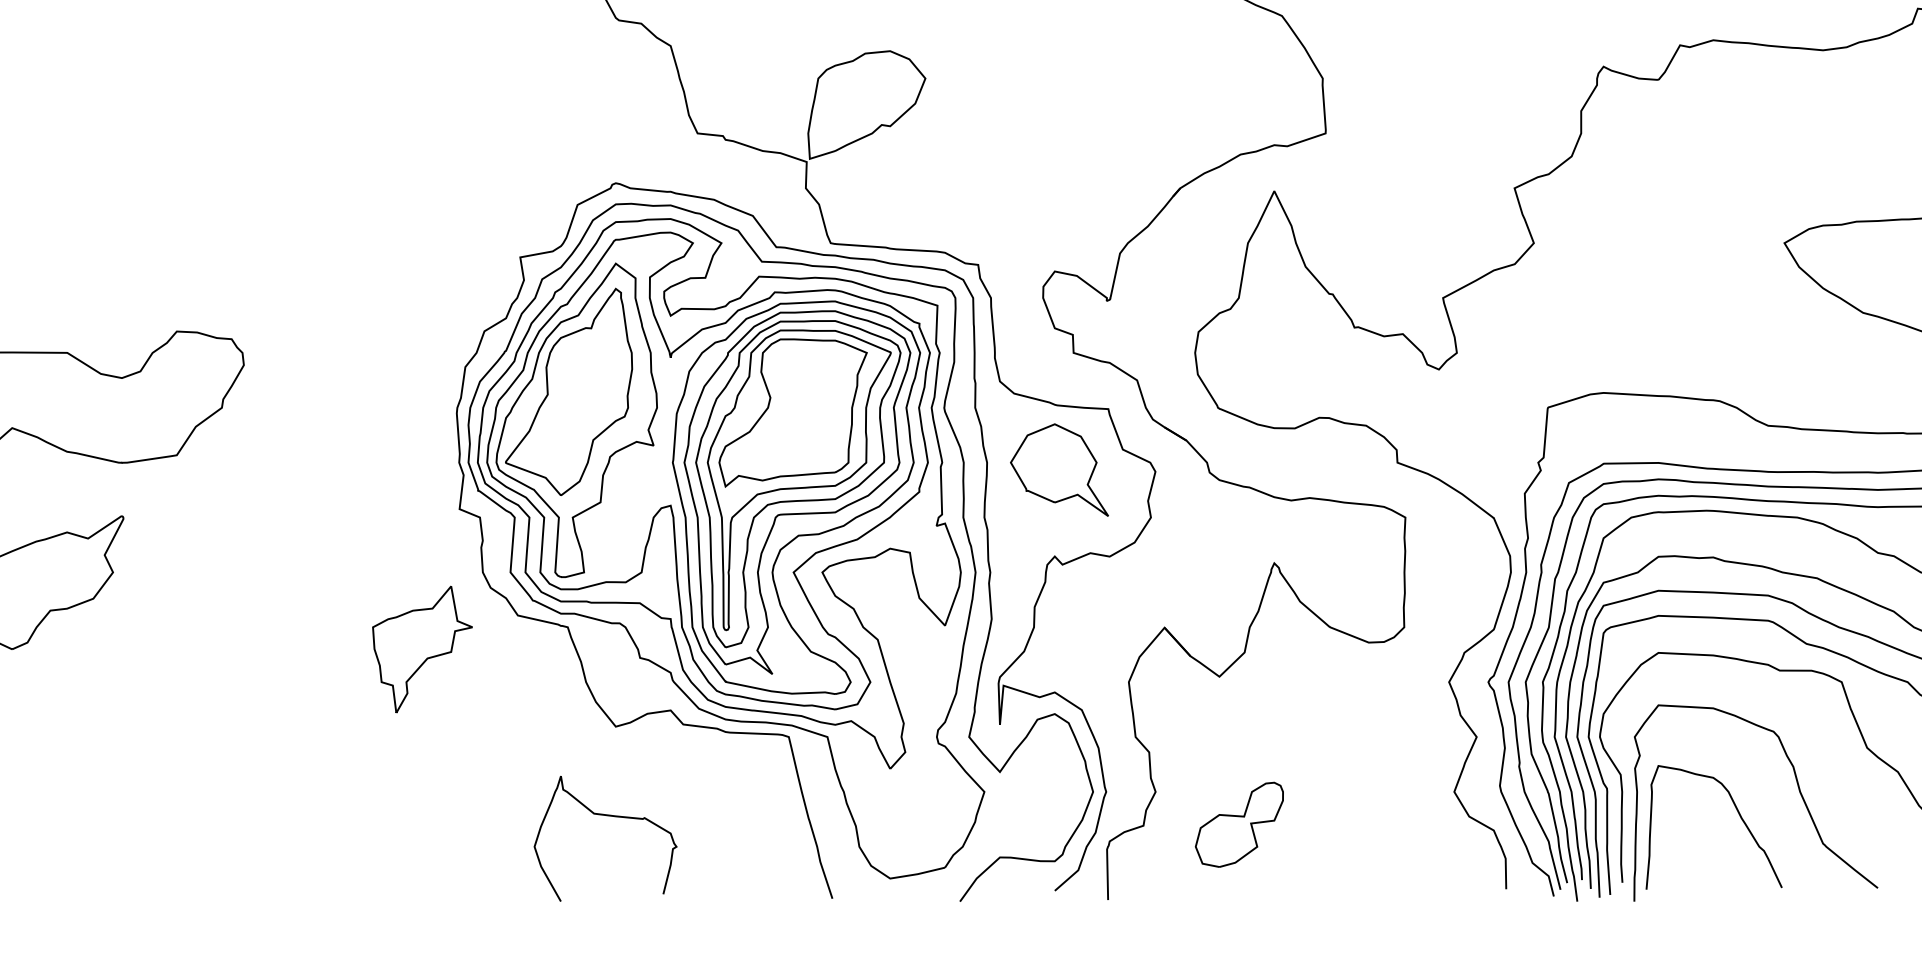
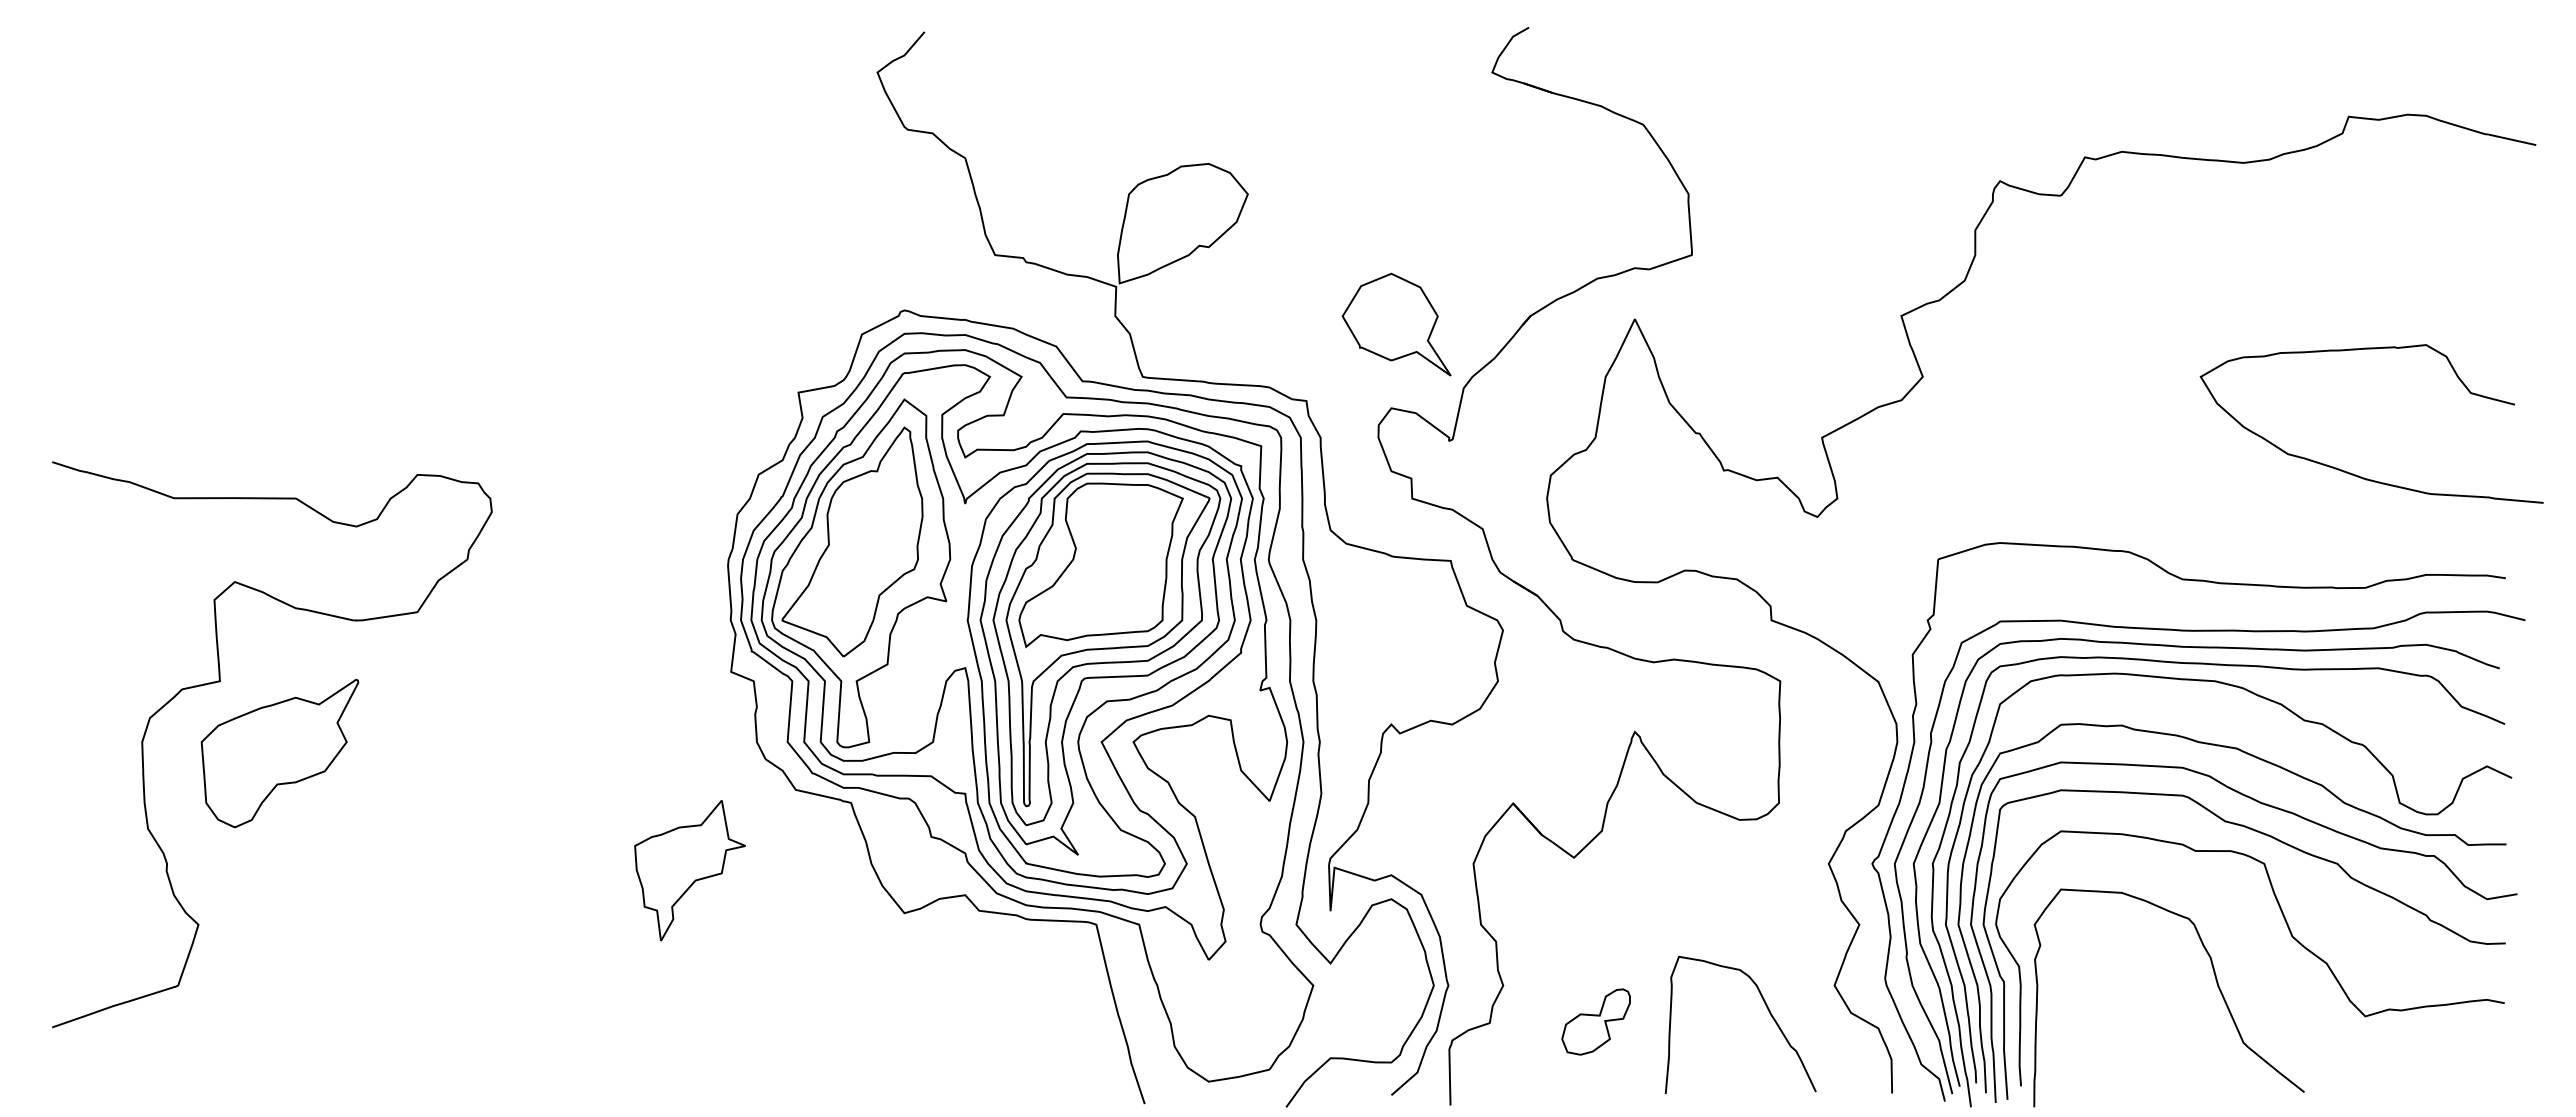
part: (1059, 470) -> (1396, 324), moved
part: (422, 649) -> (689, 870), moved
curve: (1739, 815) -> (1768, 1011), moved
curve: (605, 816) -> (892, 1012), removed
part: (1238, 824) -> (1595, 1021), size x0.7

